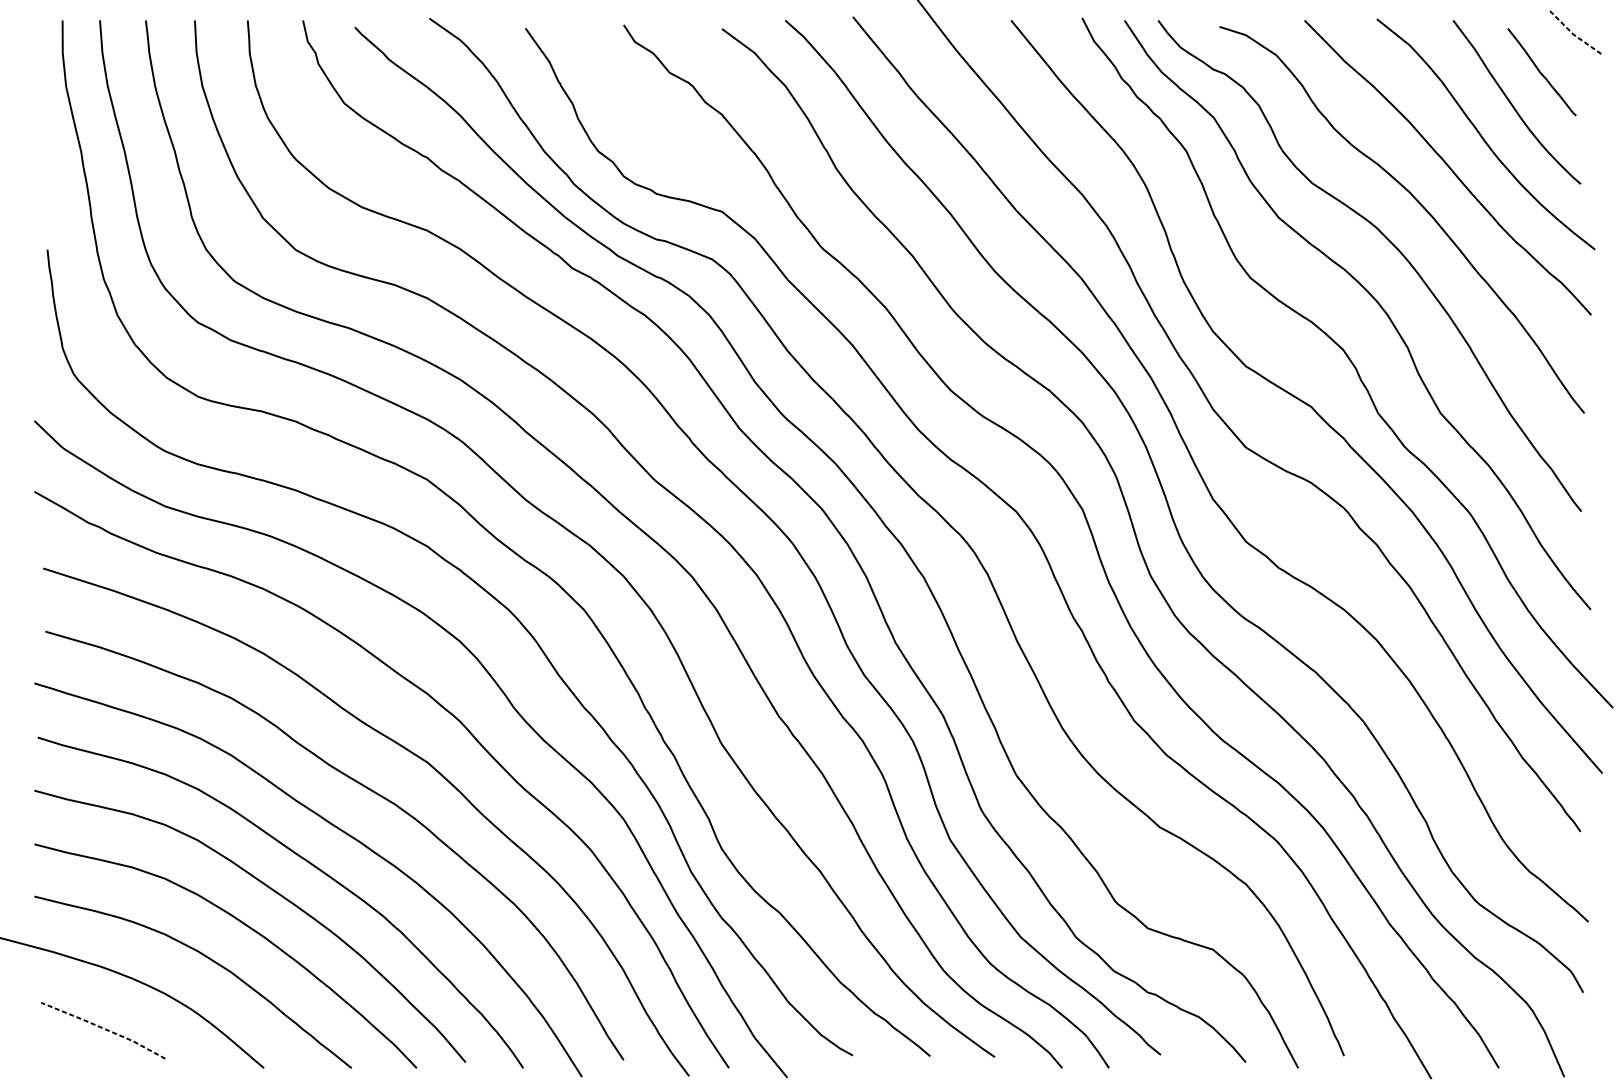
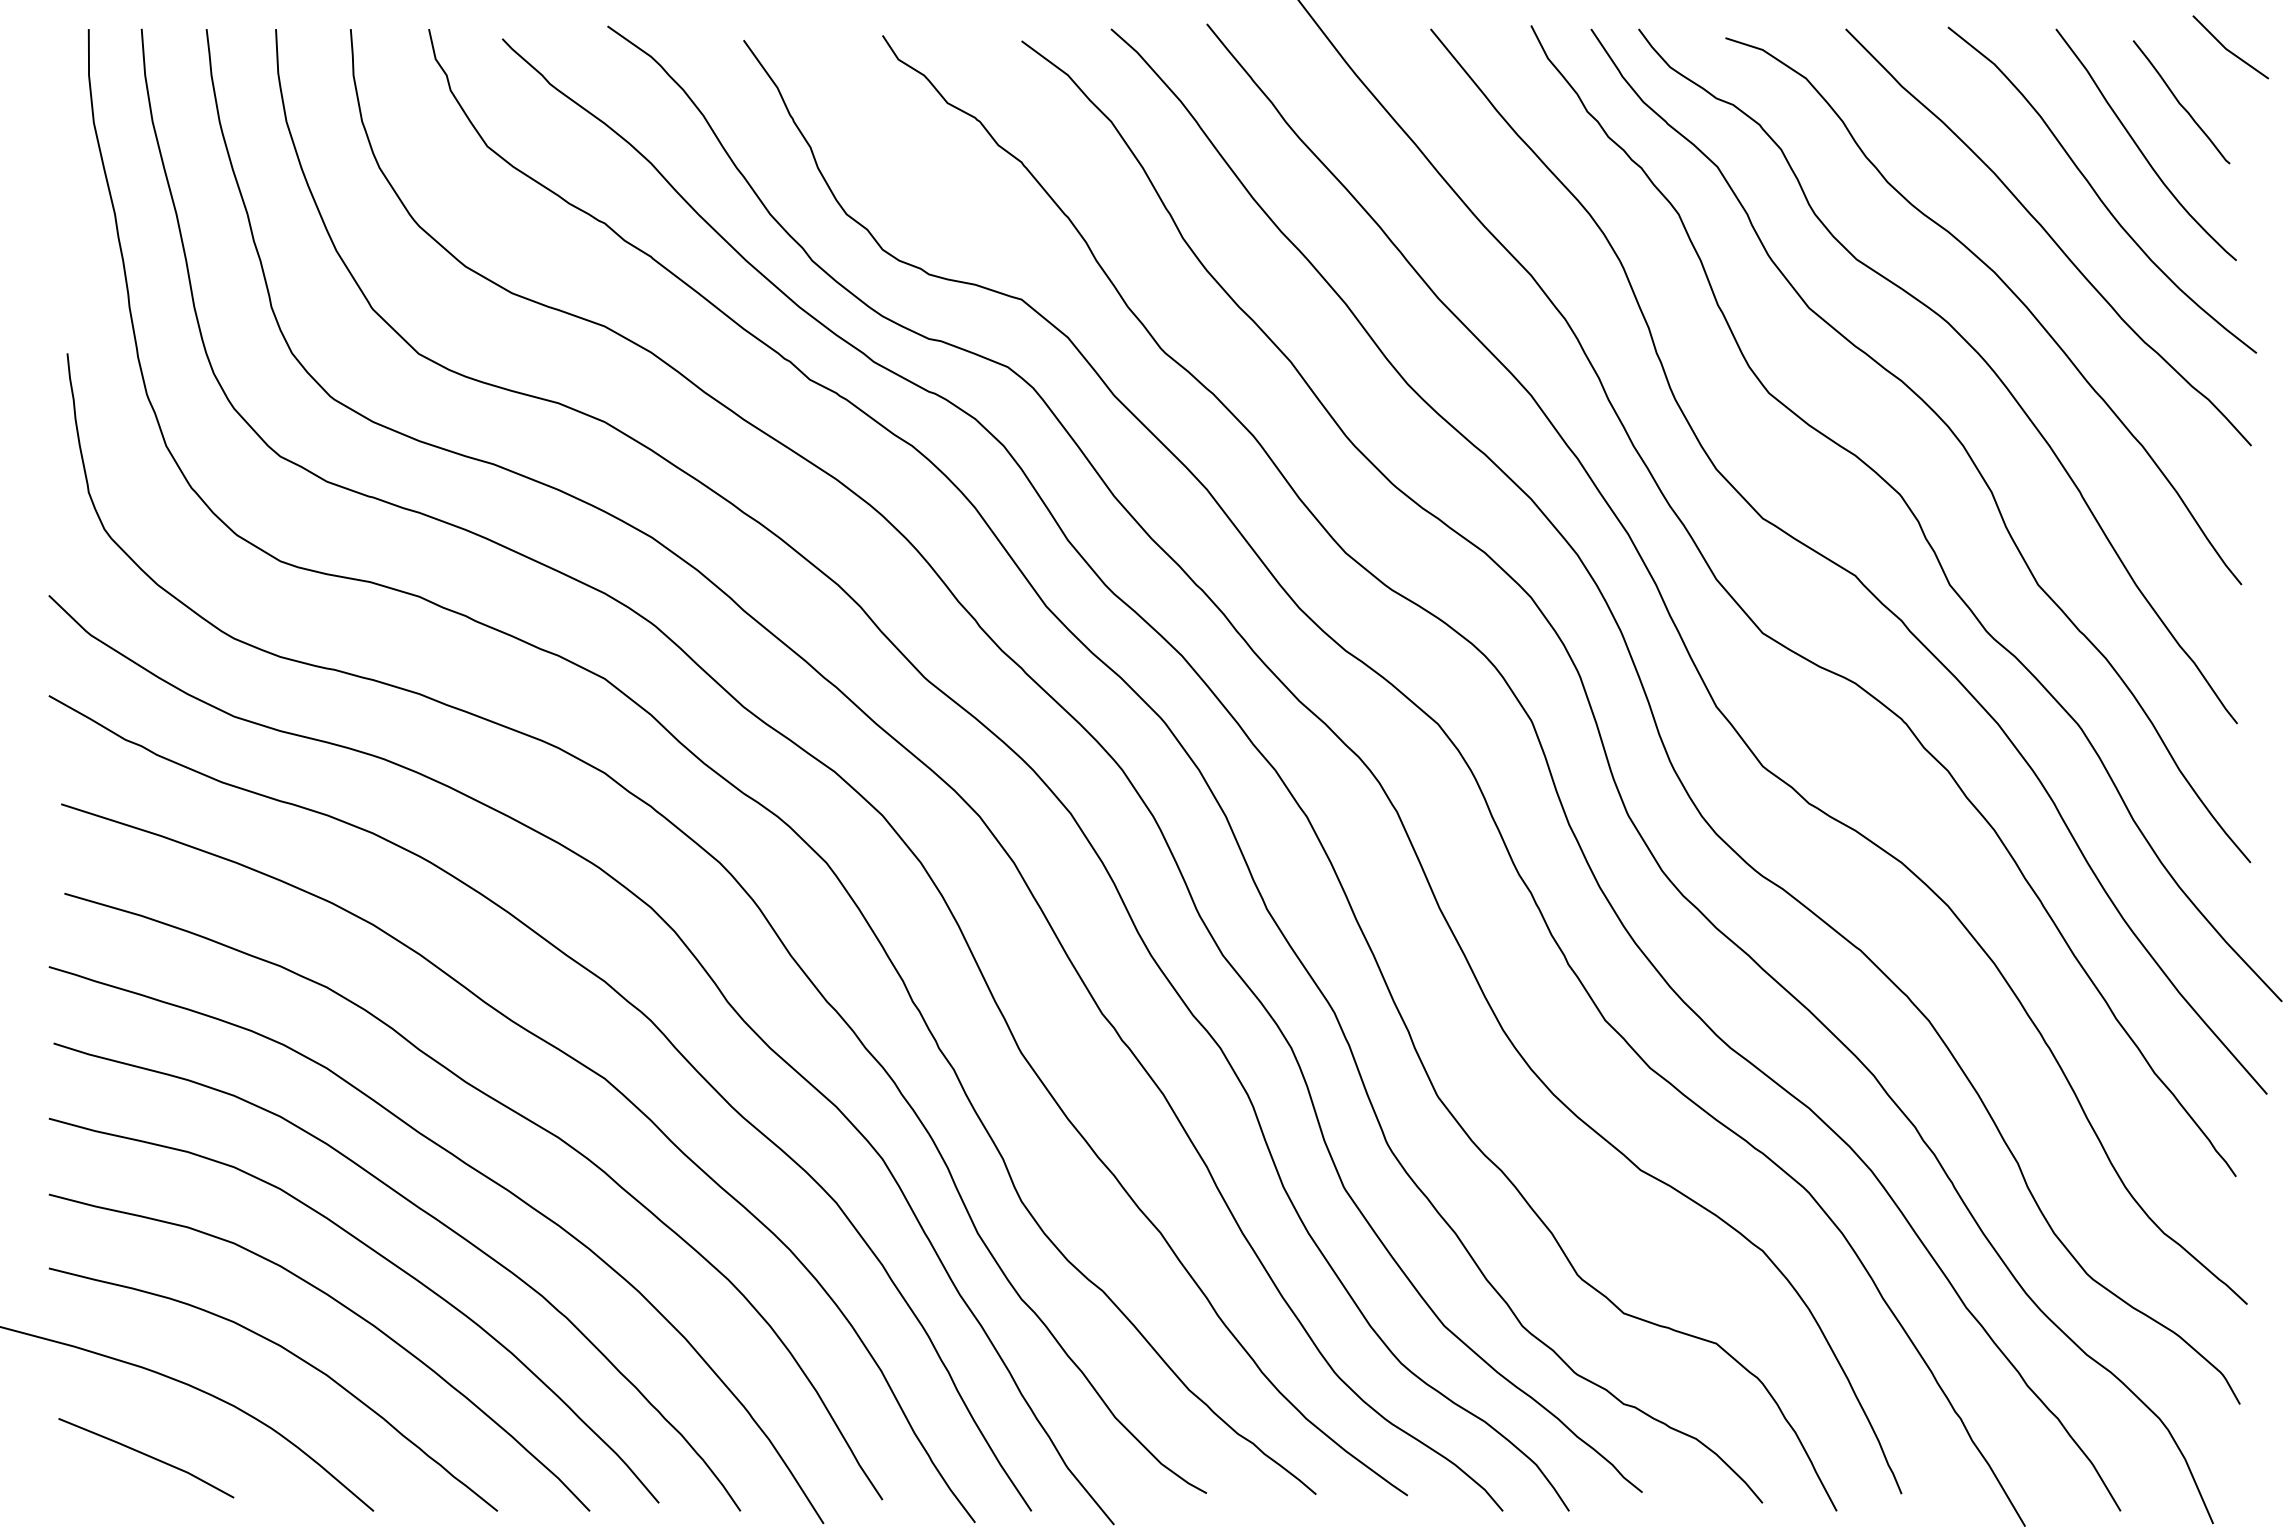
line: (1575, 35) -> (2228, 50), dashed -> solid
line: (104, 1028) -> (147, 1455), dashed -> solid

